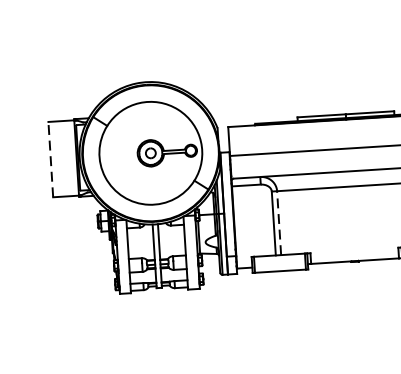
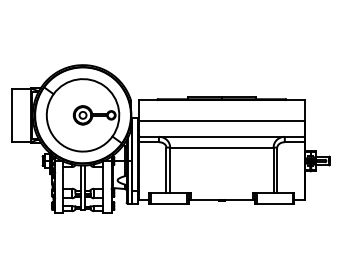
line: (50, 159) -> (12, 115), dashed -> solid
line: (279, 223) -> (170, 170), dashed -> solid

